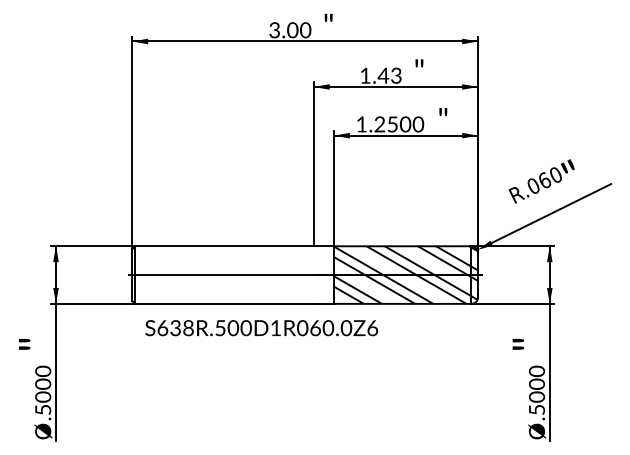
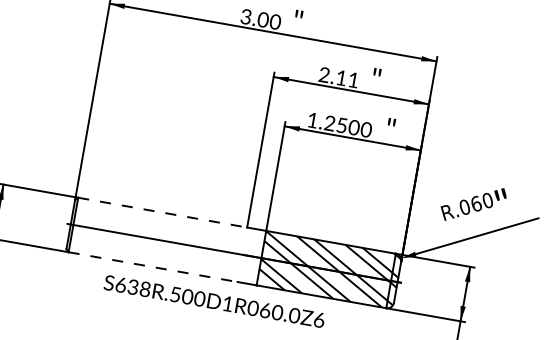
text: (380, 75) -> (338, 77), 1.43 -> 2.11
line: (224, 246) -> (162, 212), solid -> dashed
line: (224, 303) -> (153, 266), solid -> dashed
text: (261, 328) -> (214, 301), moved

